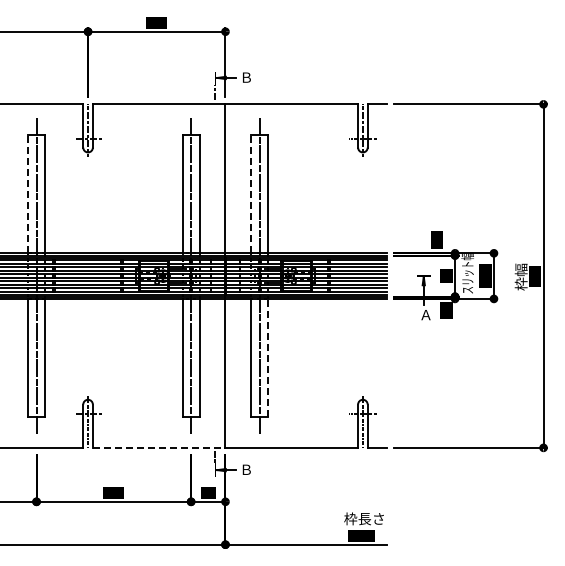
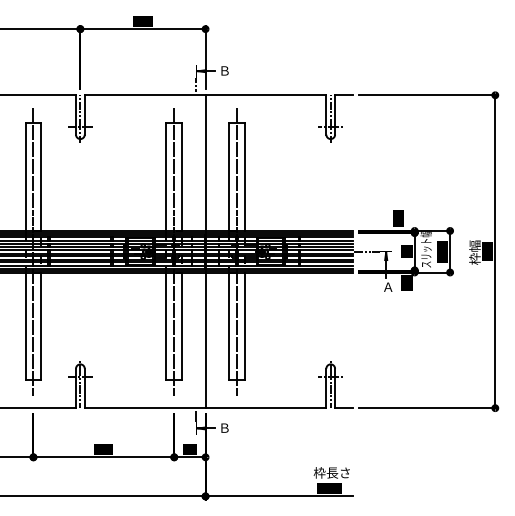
line: (27, 193) -> (25, 176), dashed -> solid
line: (251, 193) -> (229, 176), dashed -> solid
line: (402, 276) -> (366, 252), added
line: (268, 357) -> (244, 325), dashed -> solid
line: (159, 447) -> (145, 407), dashed -> solid

